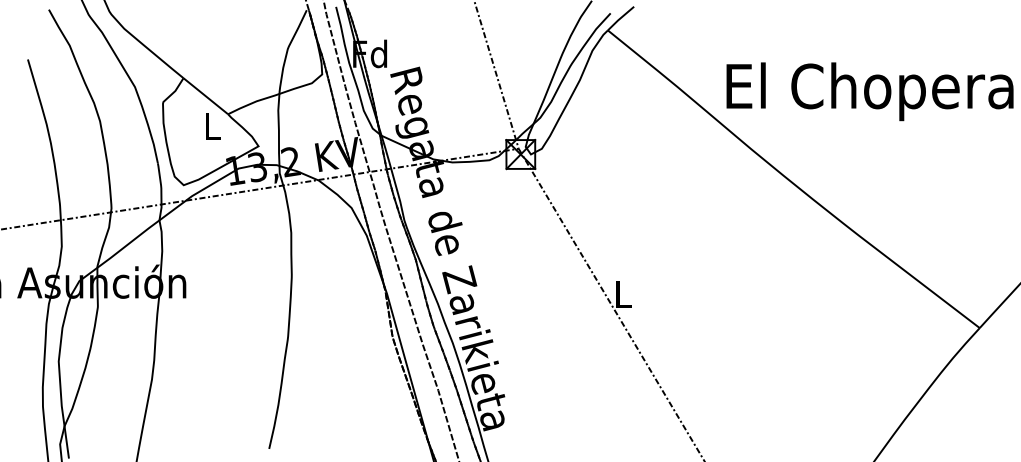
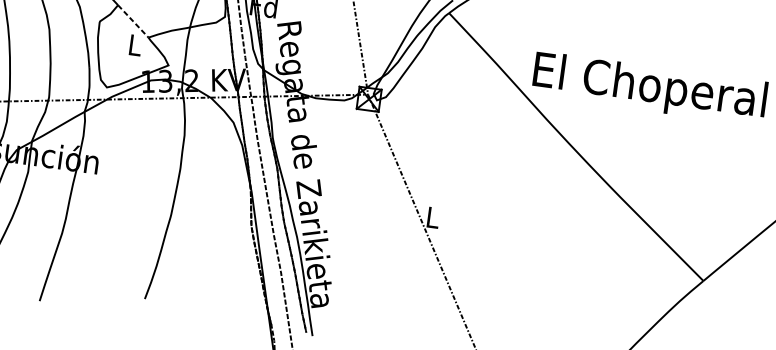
line: (205, 96) -> (133, 21), solid -> dashed

